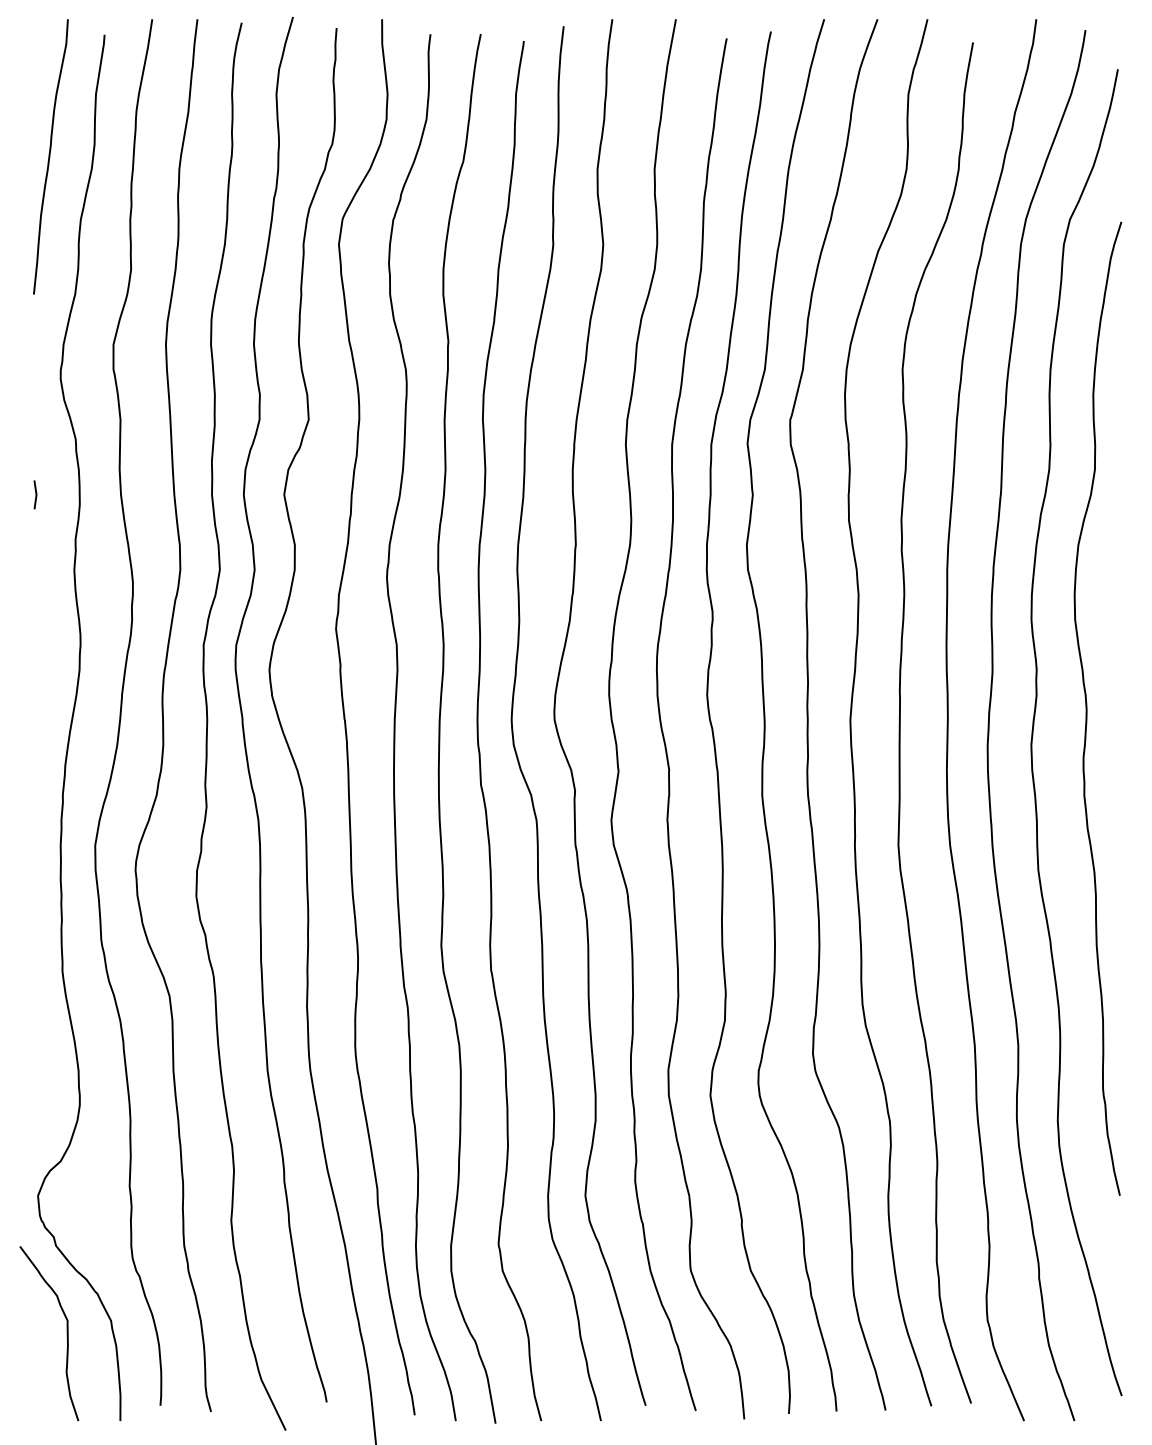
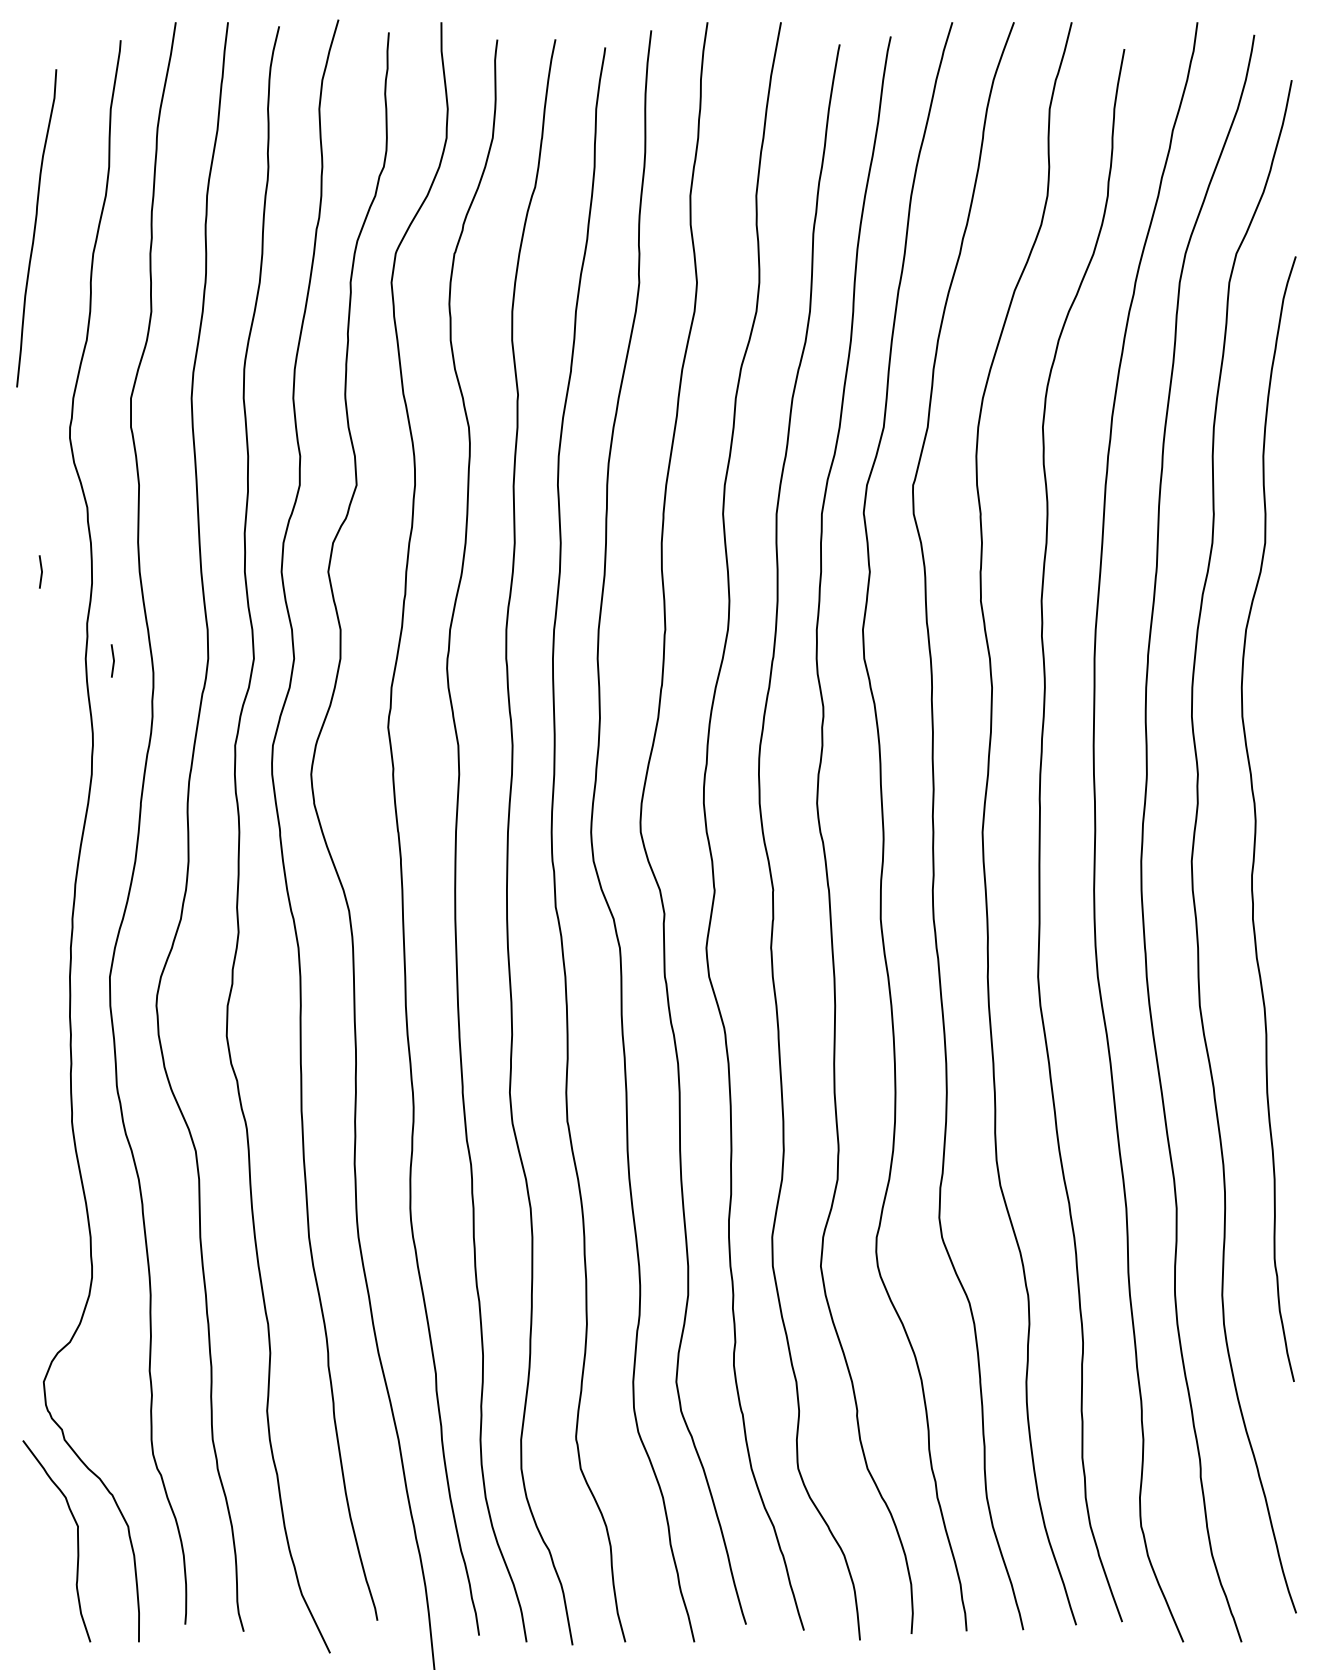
curve: (49, 157) -> (35, 228), moved
line: (98, 571) -> (113, 660), added

